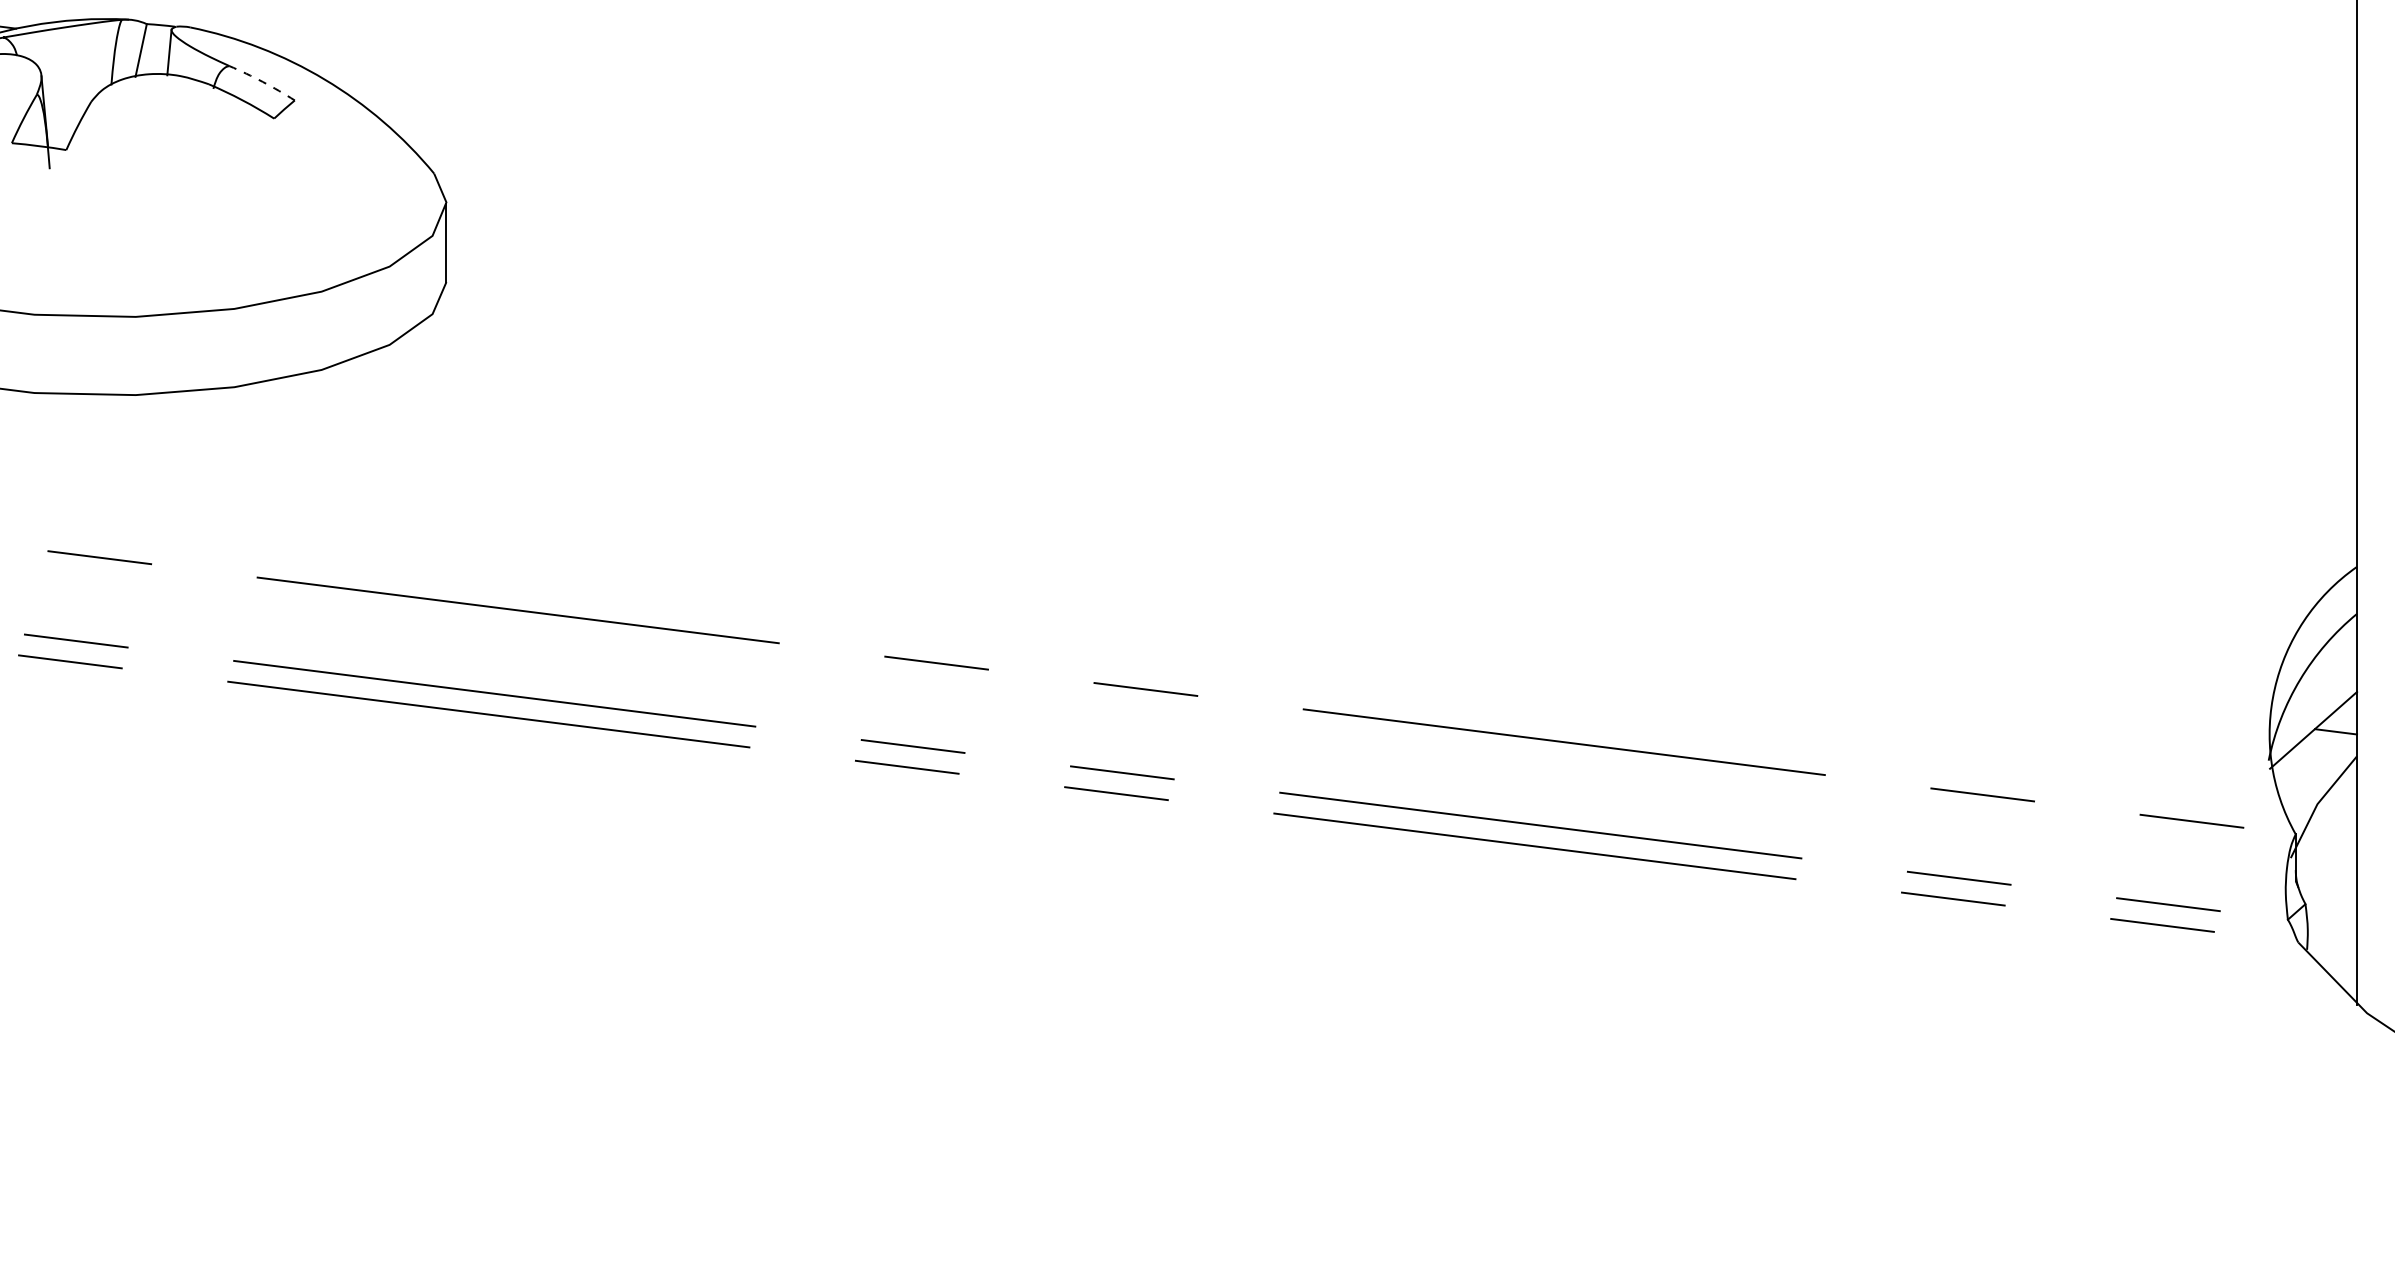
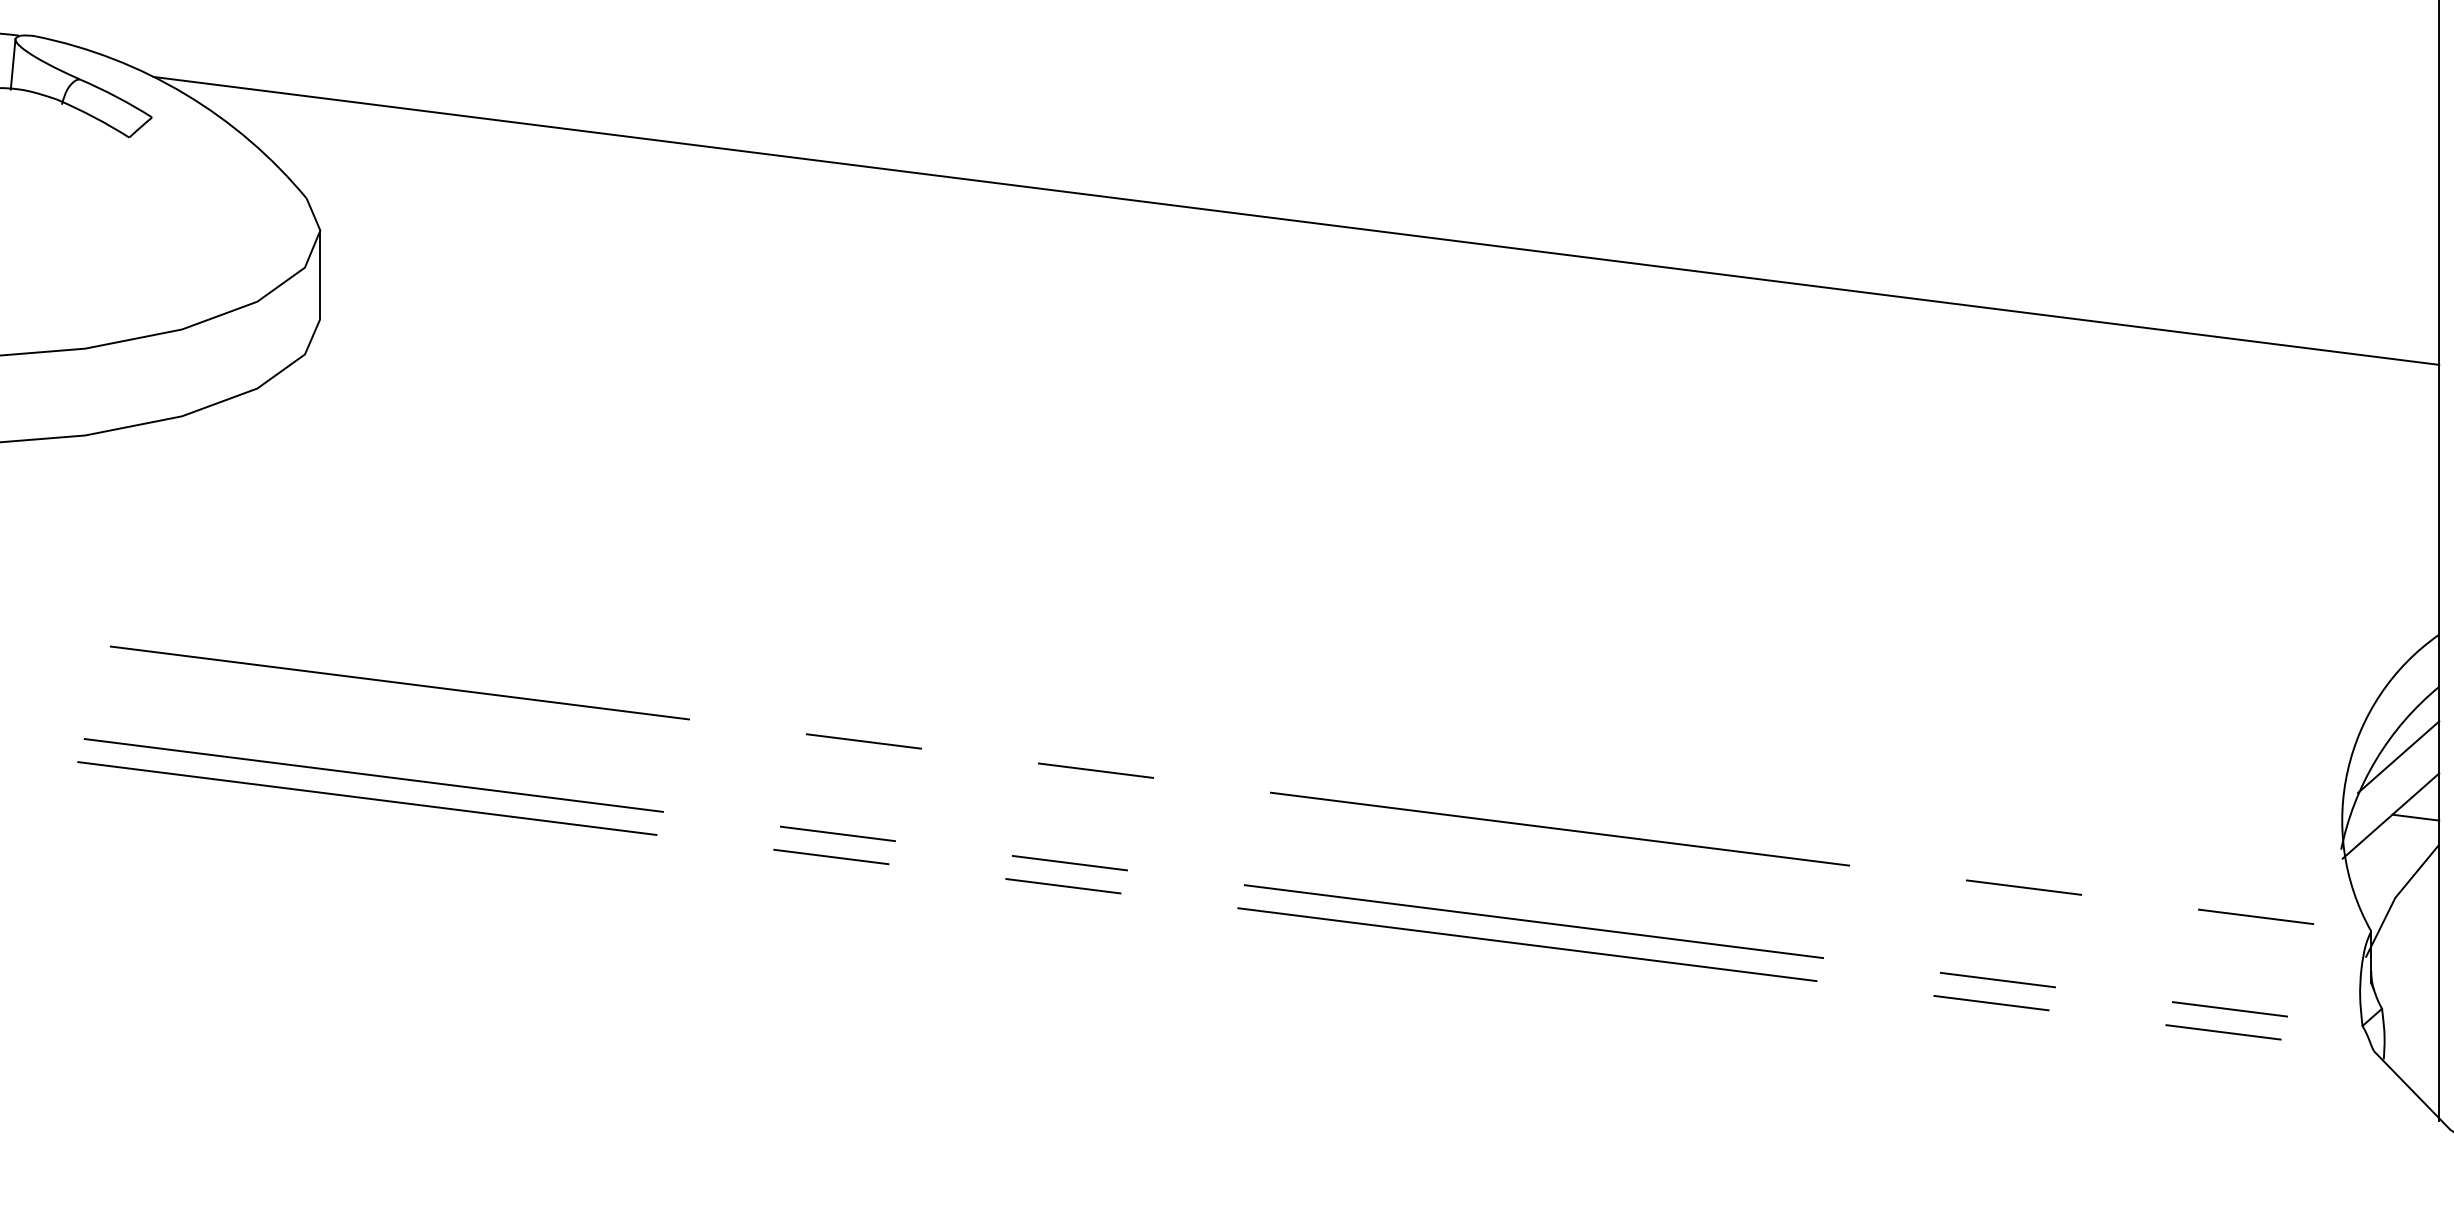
arc: (262, 81) -> (116, 96), dashed -> solid
line: (1326, 193) -> (1296, 220), added
line: (2320, 677) -> (2398, 757), added

